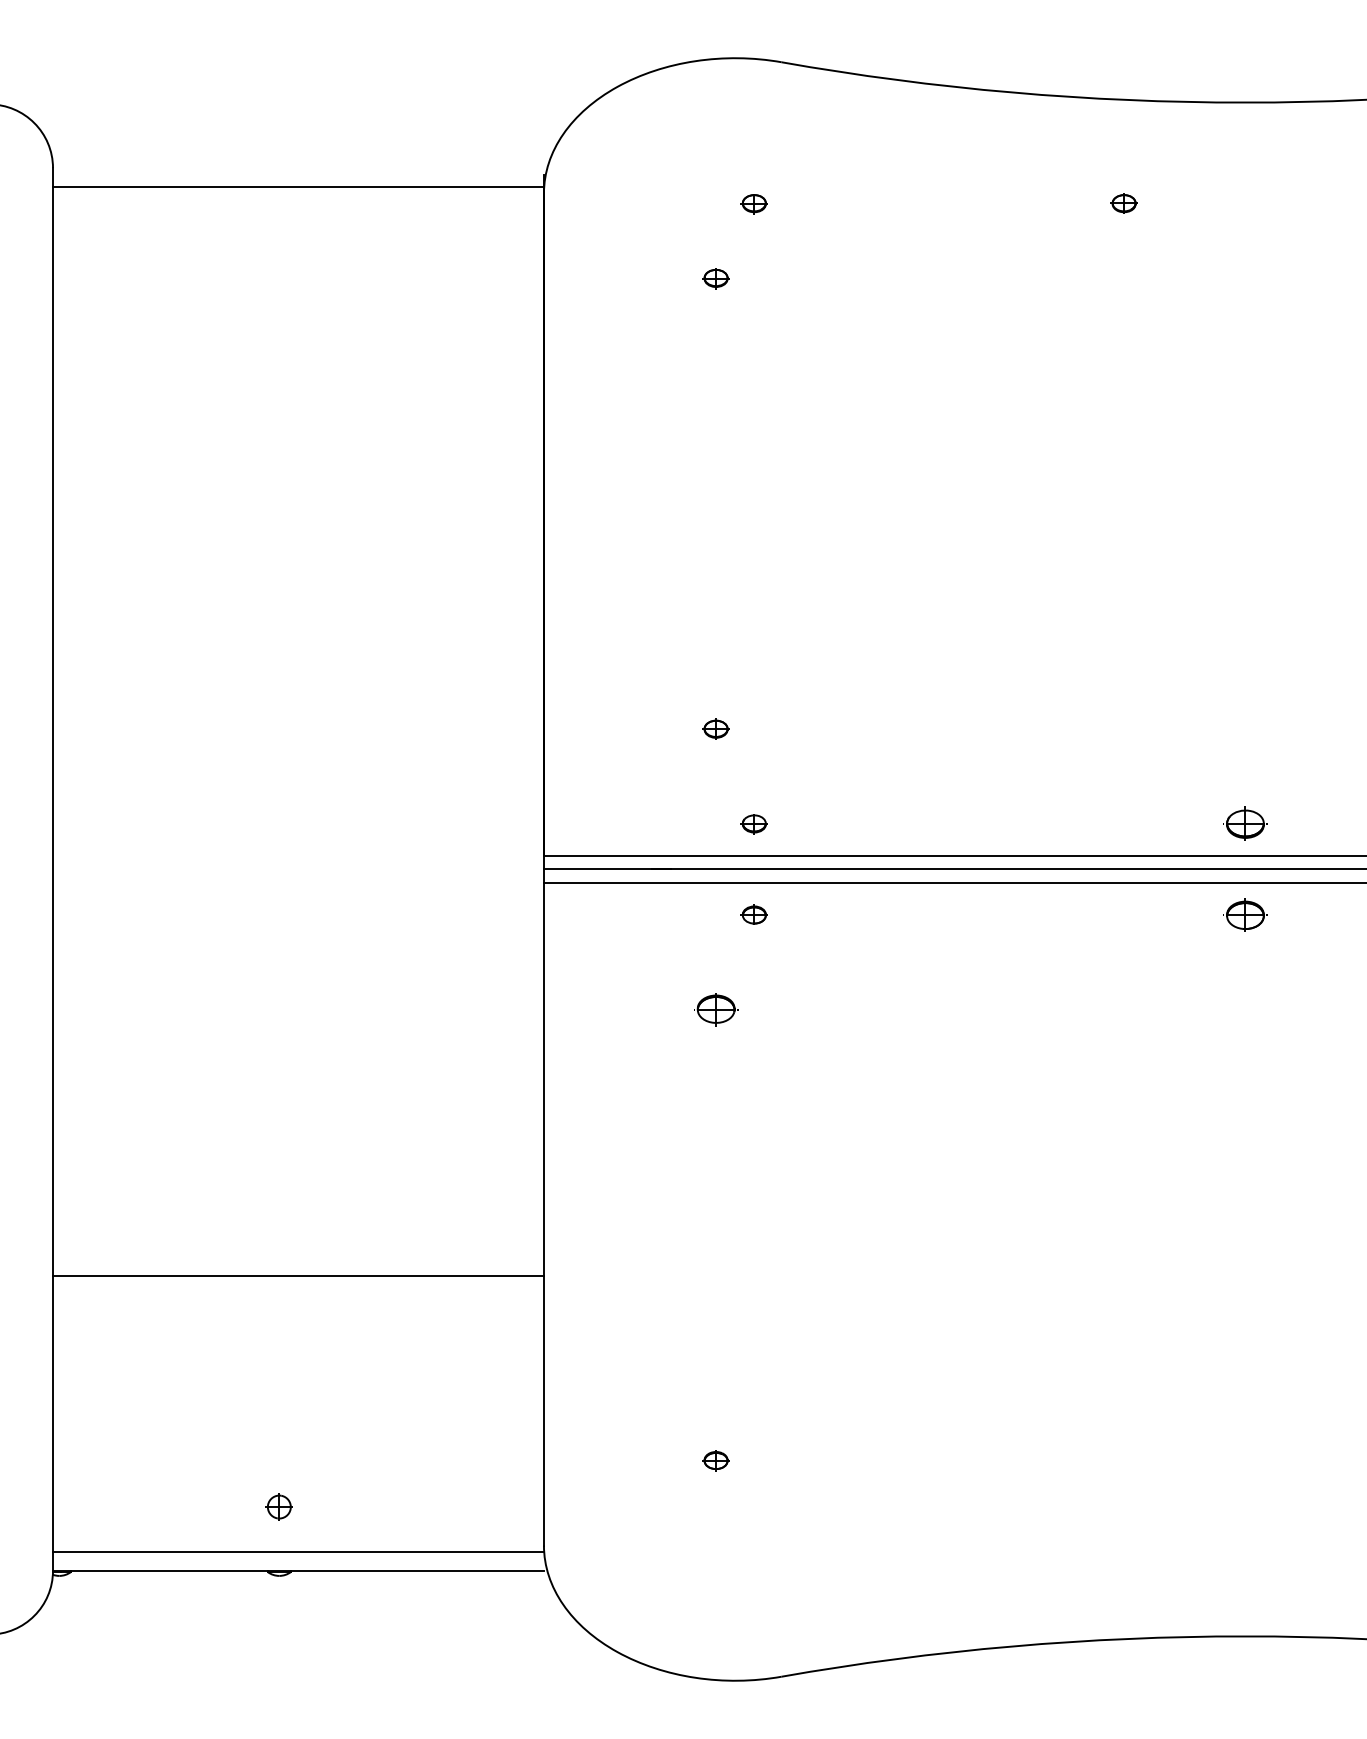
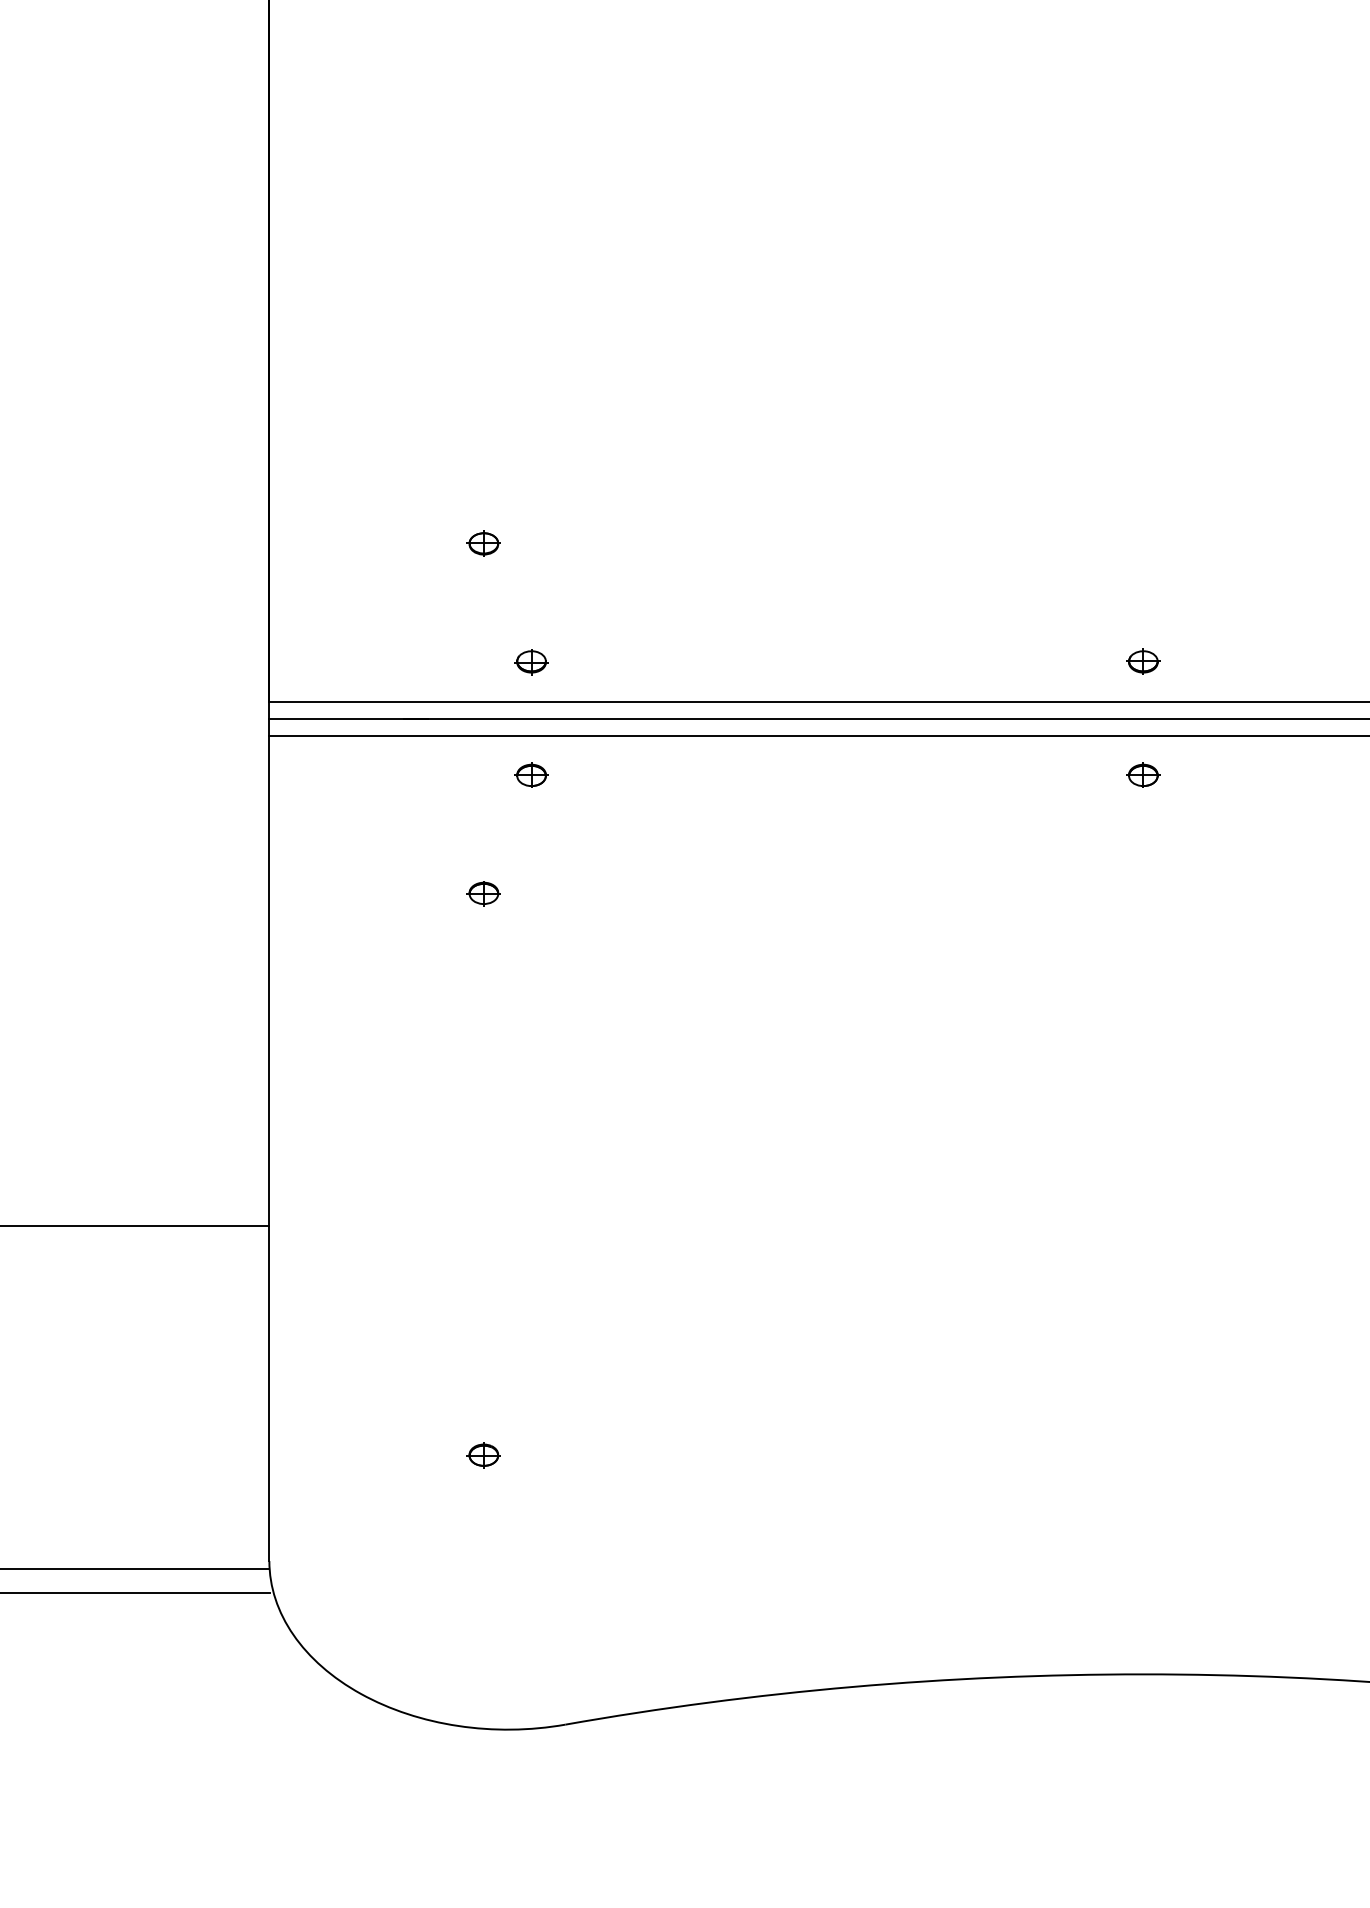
part: (1244, 823) -> (1142, 661), size x0.62
part: (1244, 914) -> (1142, 774), size x0.62
part: (715, 1010) -> (483, 894), size x0.62

